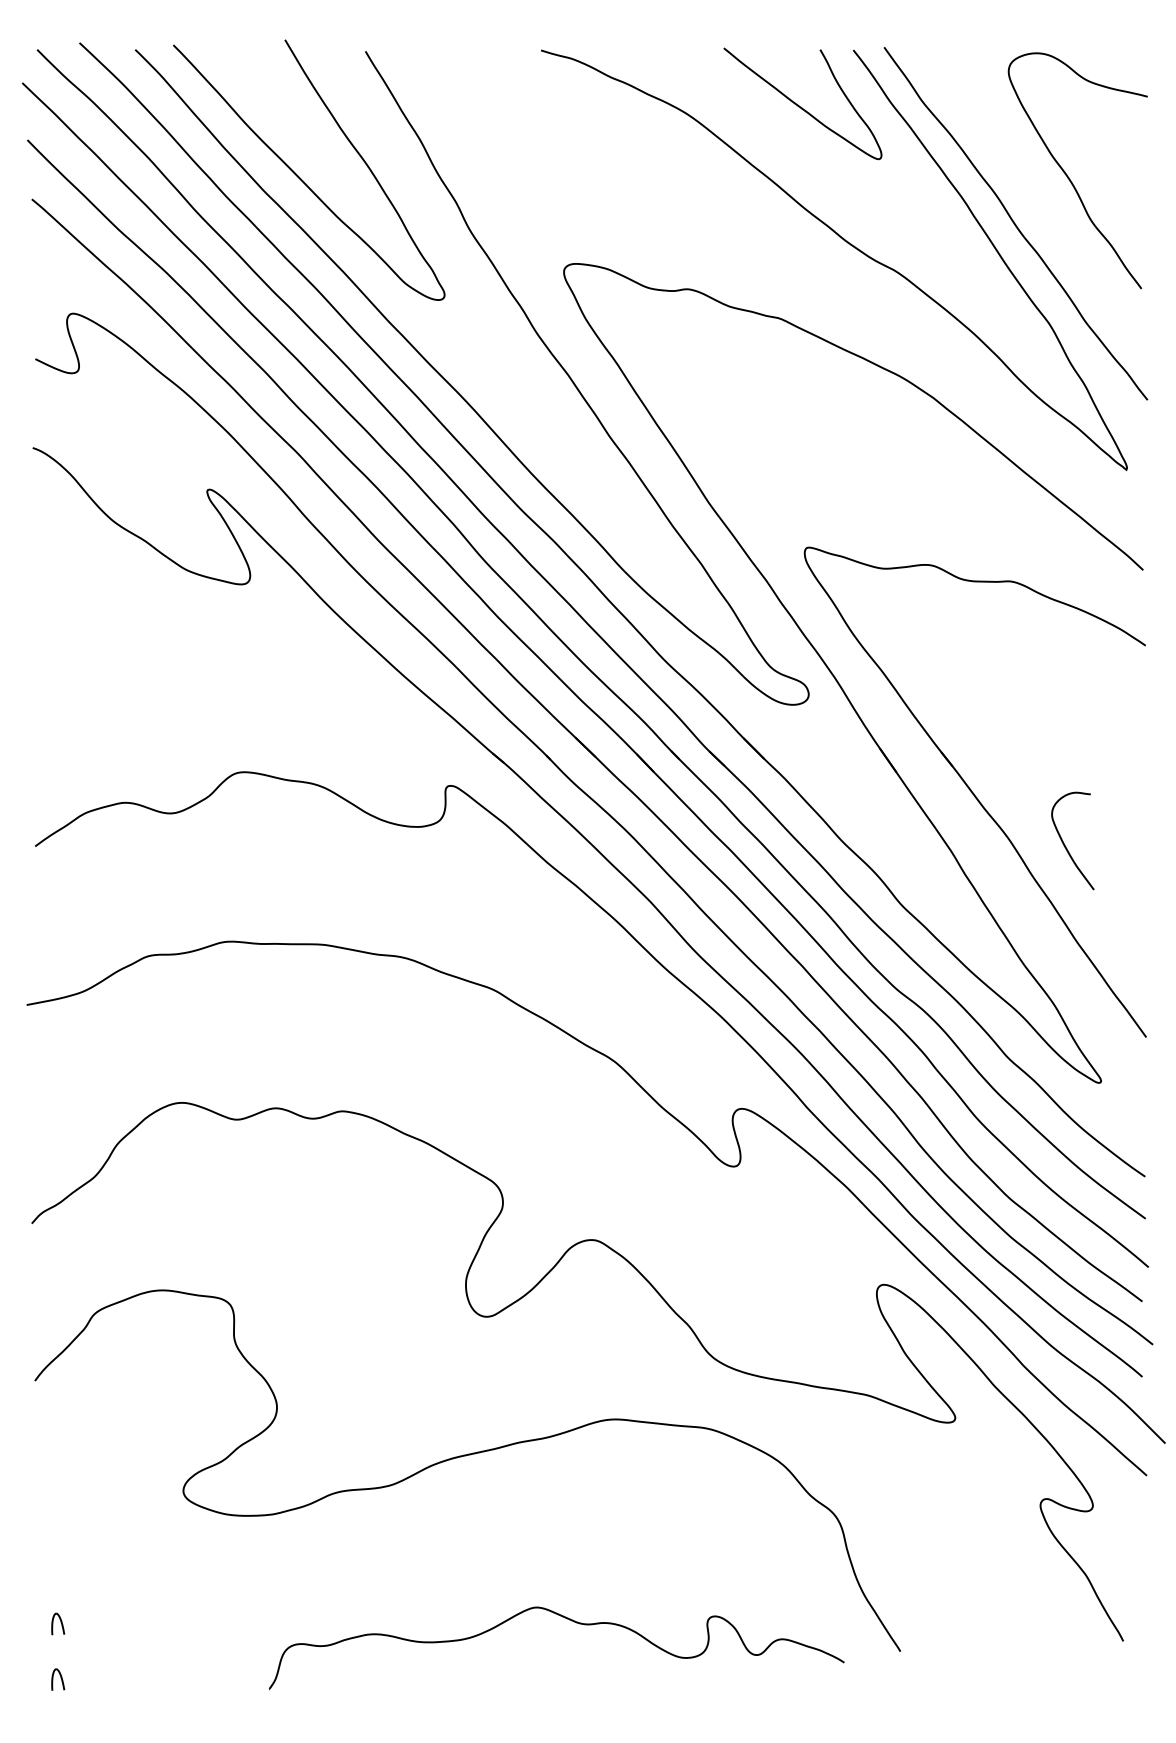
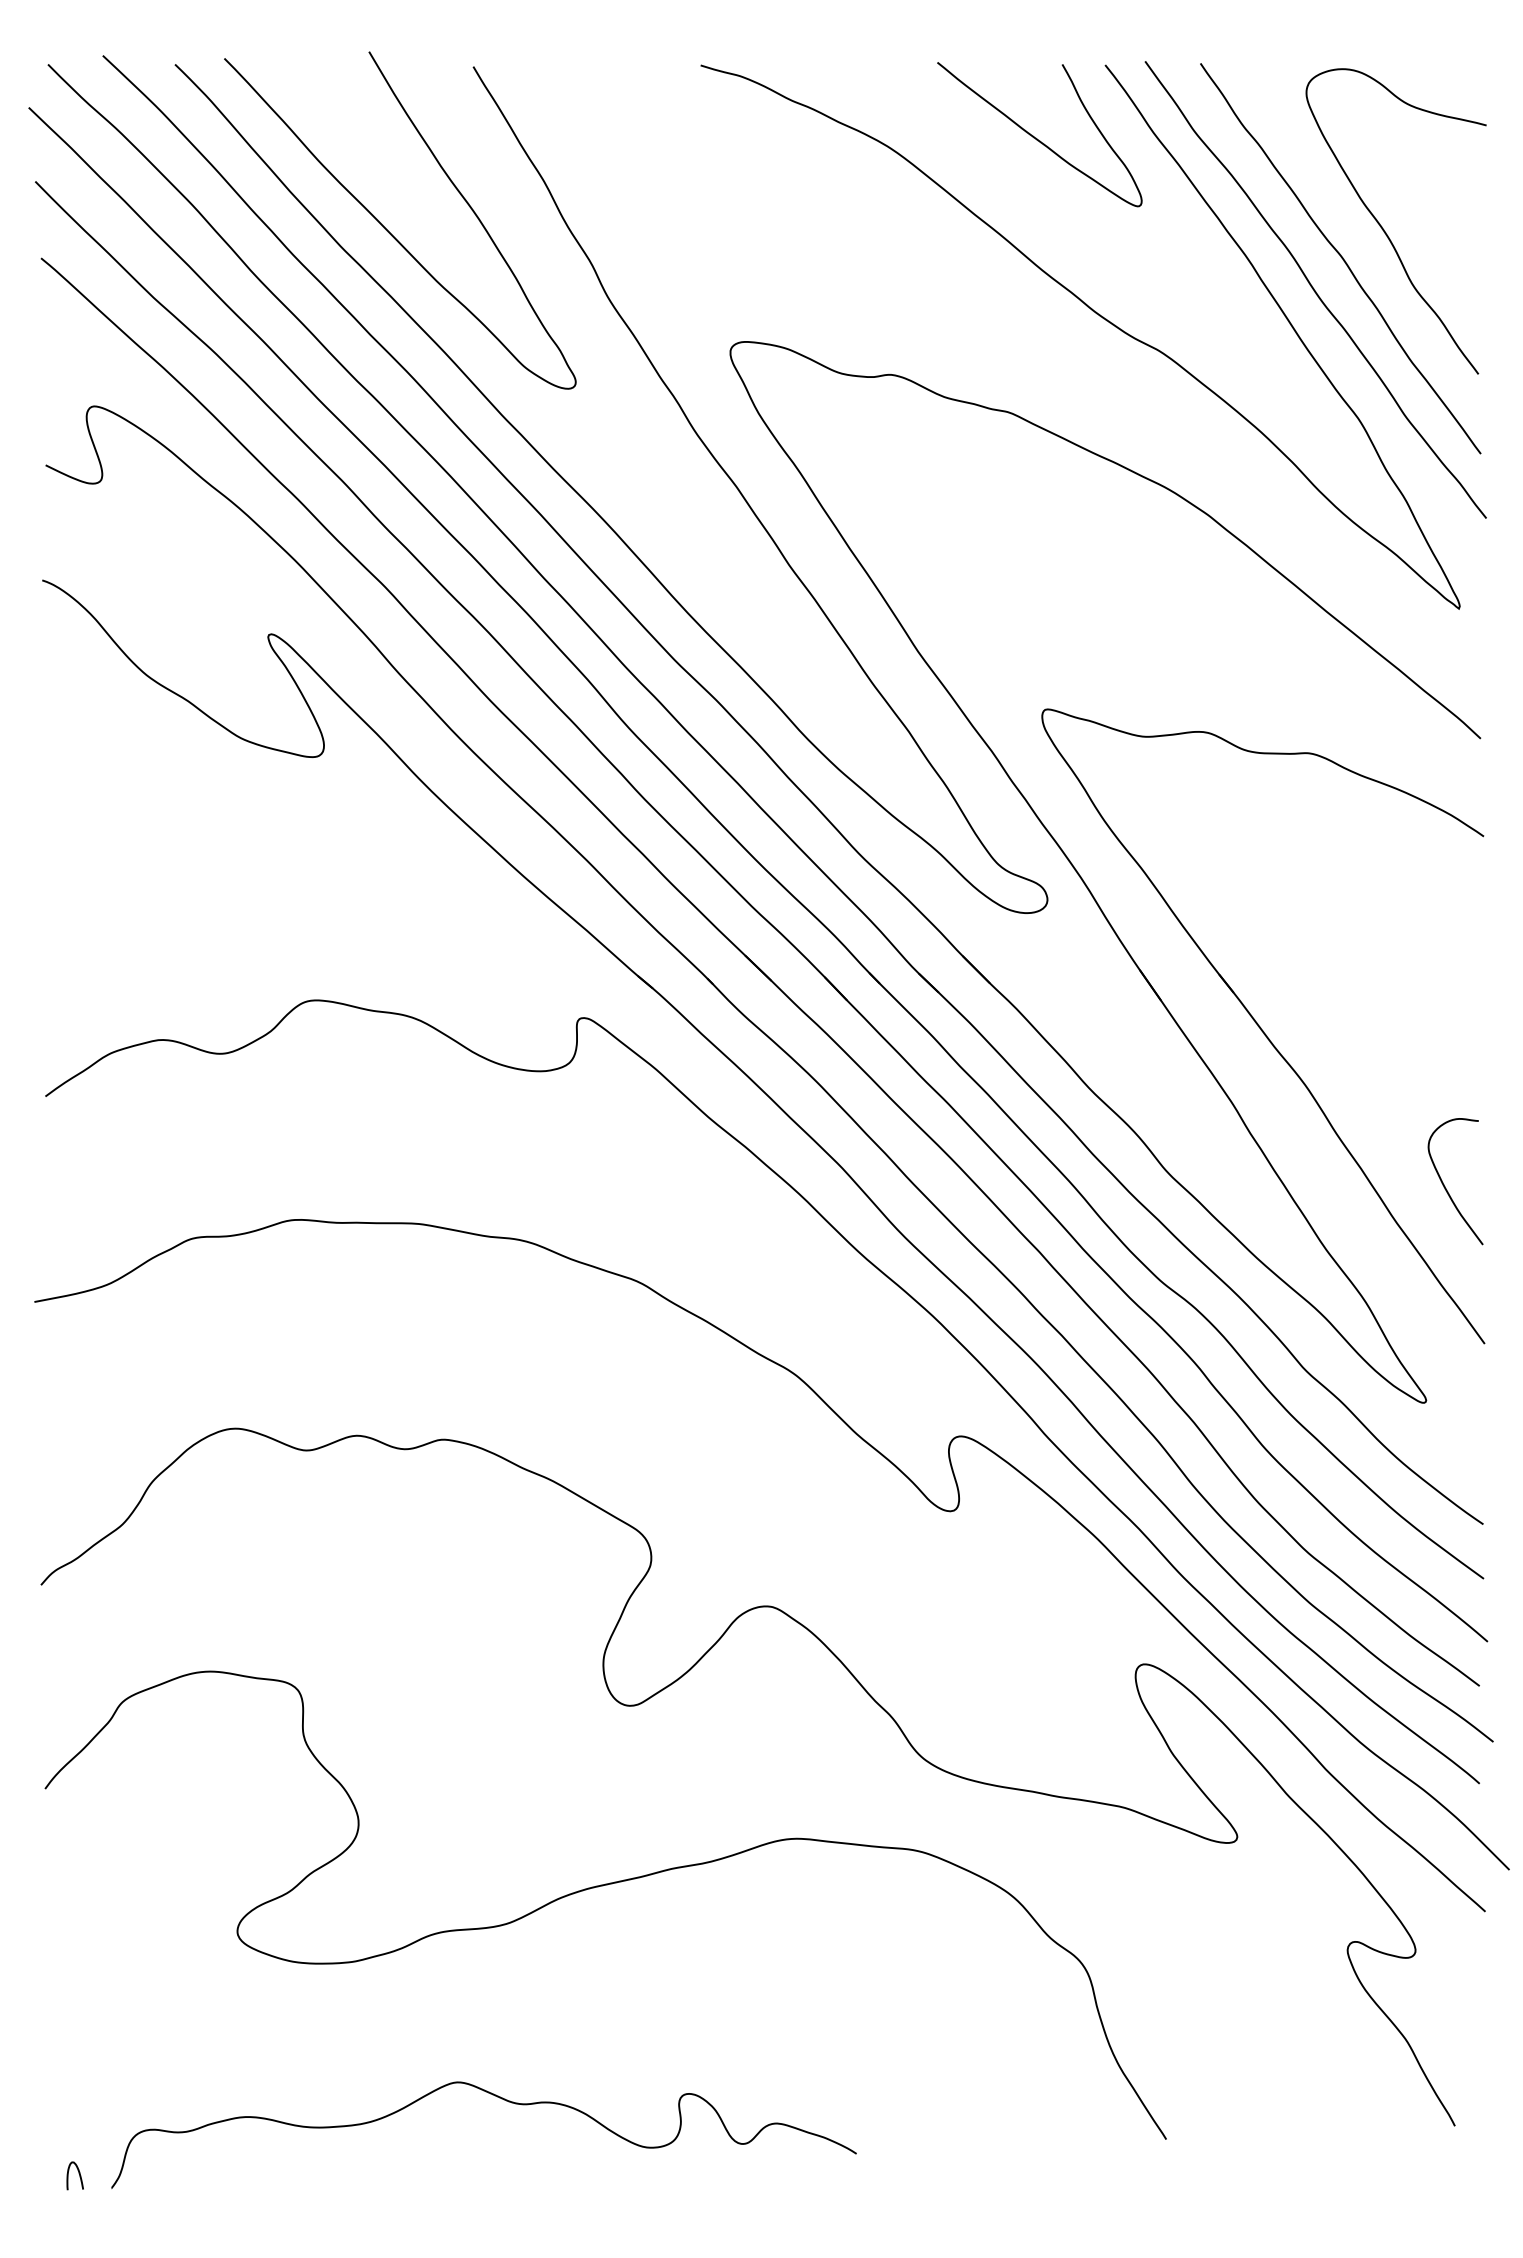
curve: (1034, 198) -> (1340, 257), added
curve: (1065, 844) -> (1445, 1186), moved
curve: (570, 1620) -> (501, 2099), moved
curve: (60, 1622) -> (78, 2101), removed

